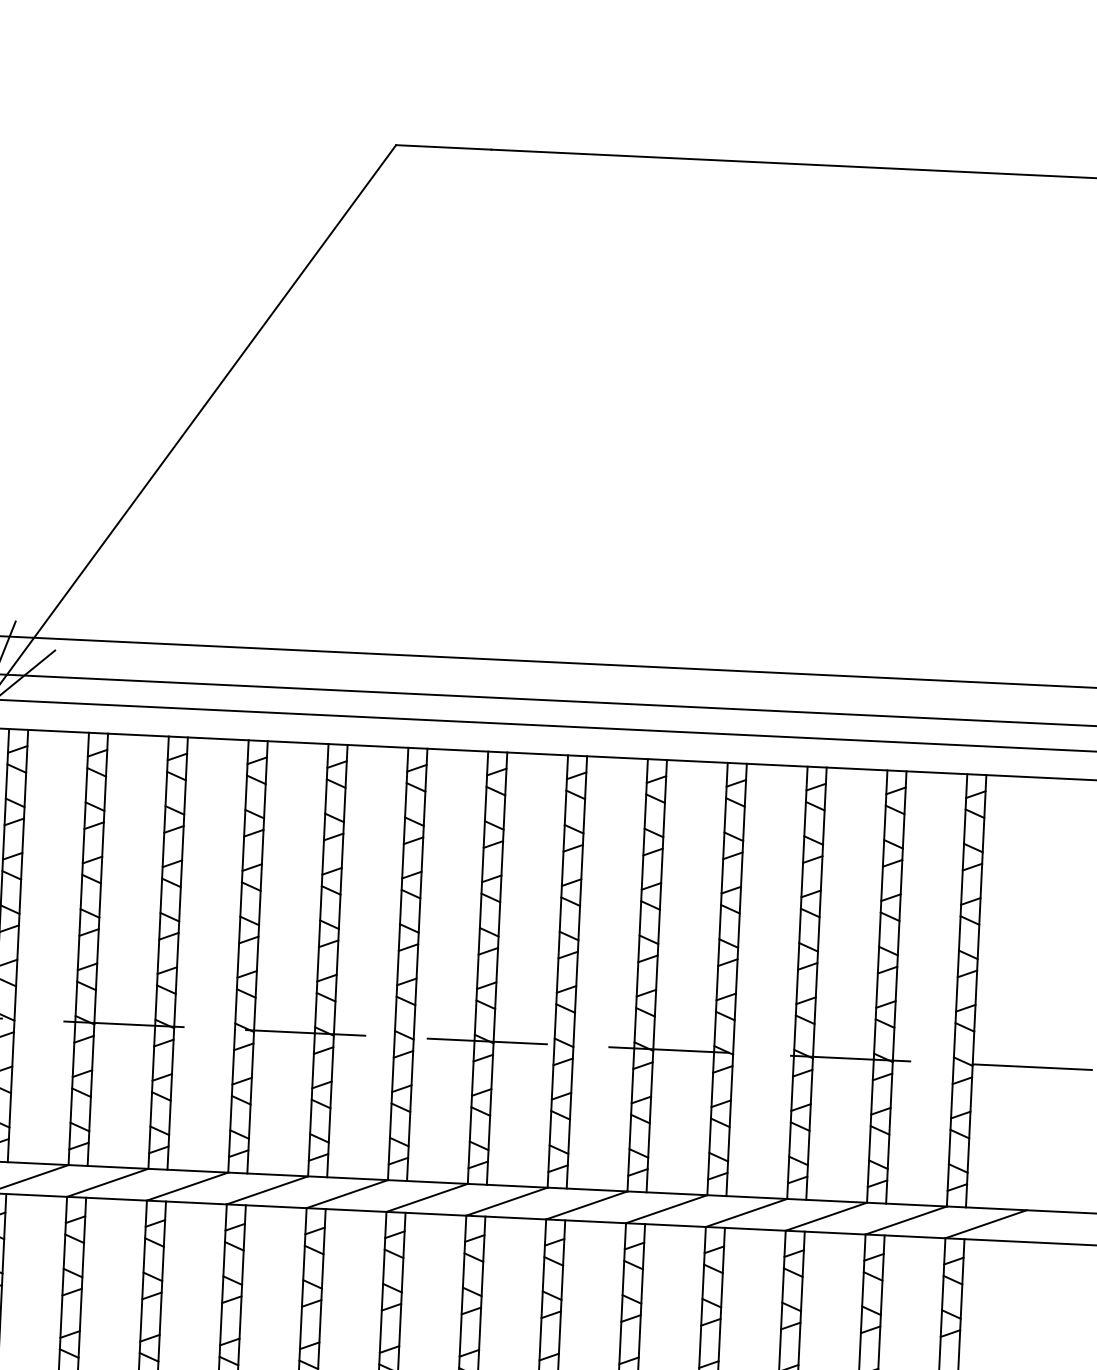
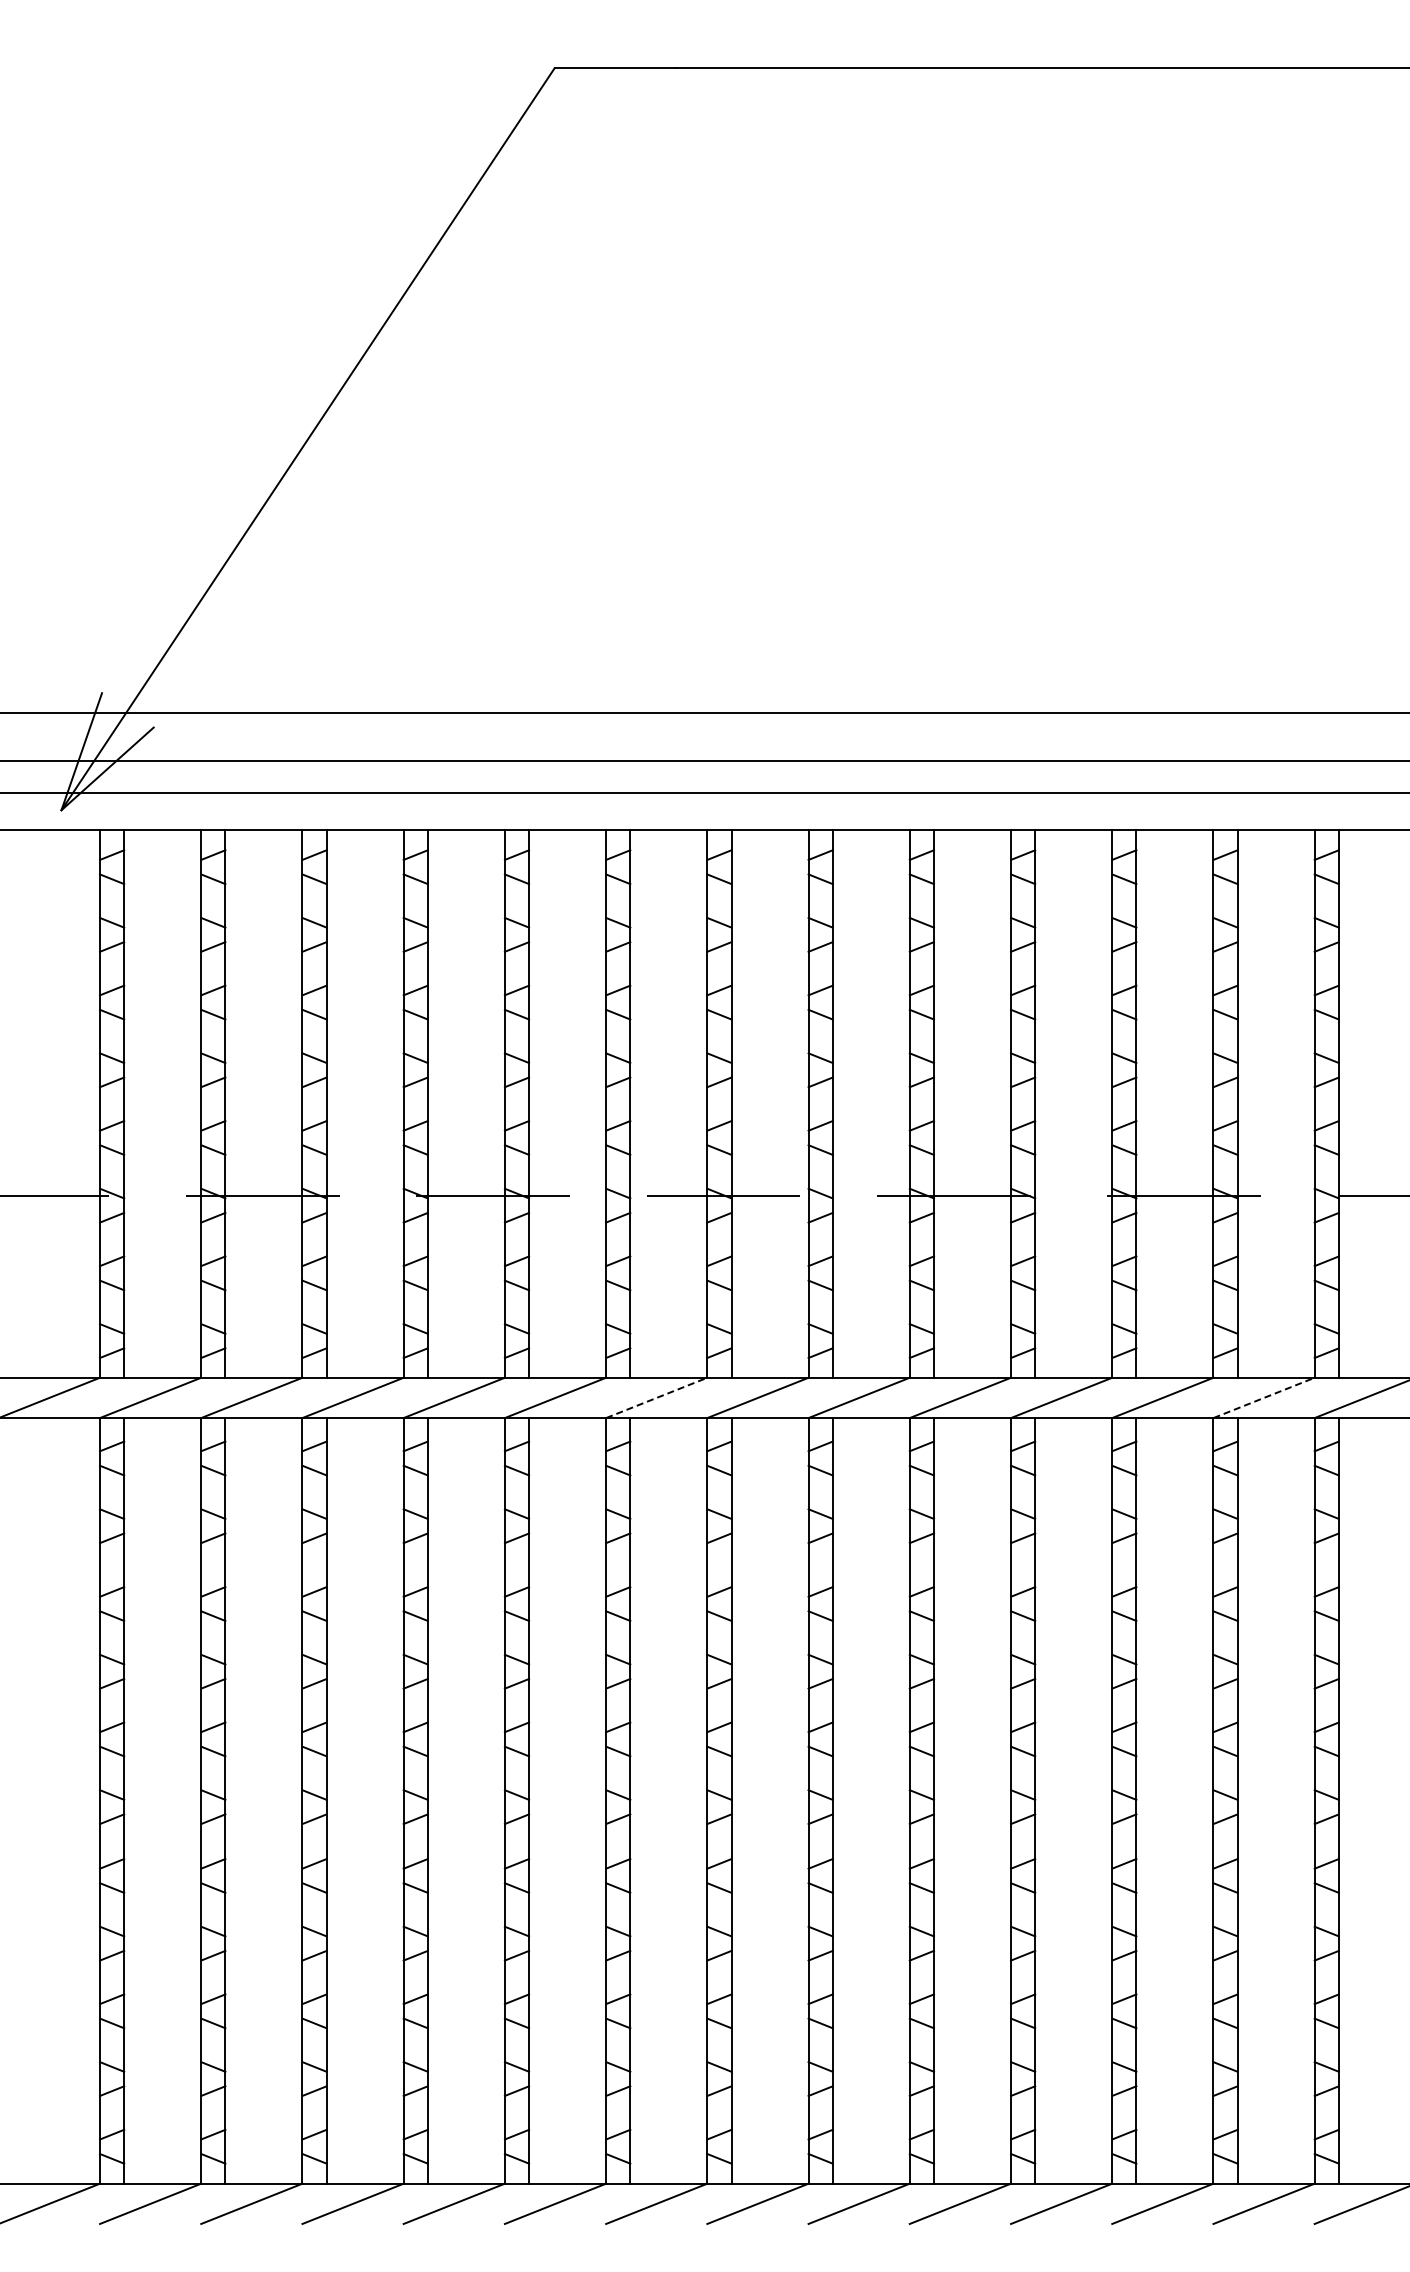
line: (427, 1197) -> (657, 1397), solid -> dashed
line: (906, 1220) -> (1264, 1397), solid -> dashed

